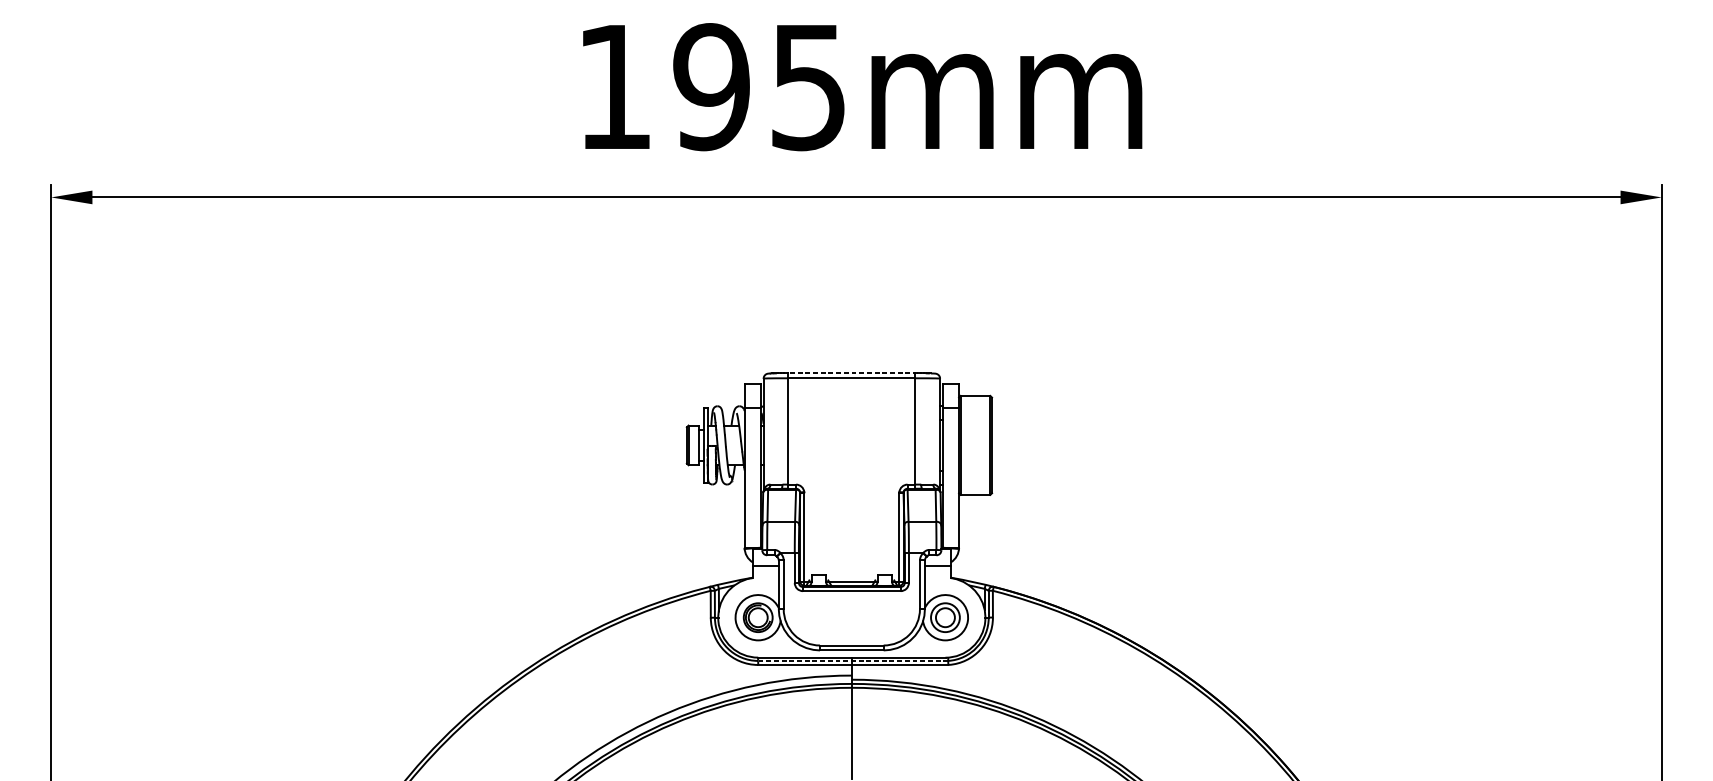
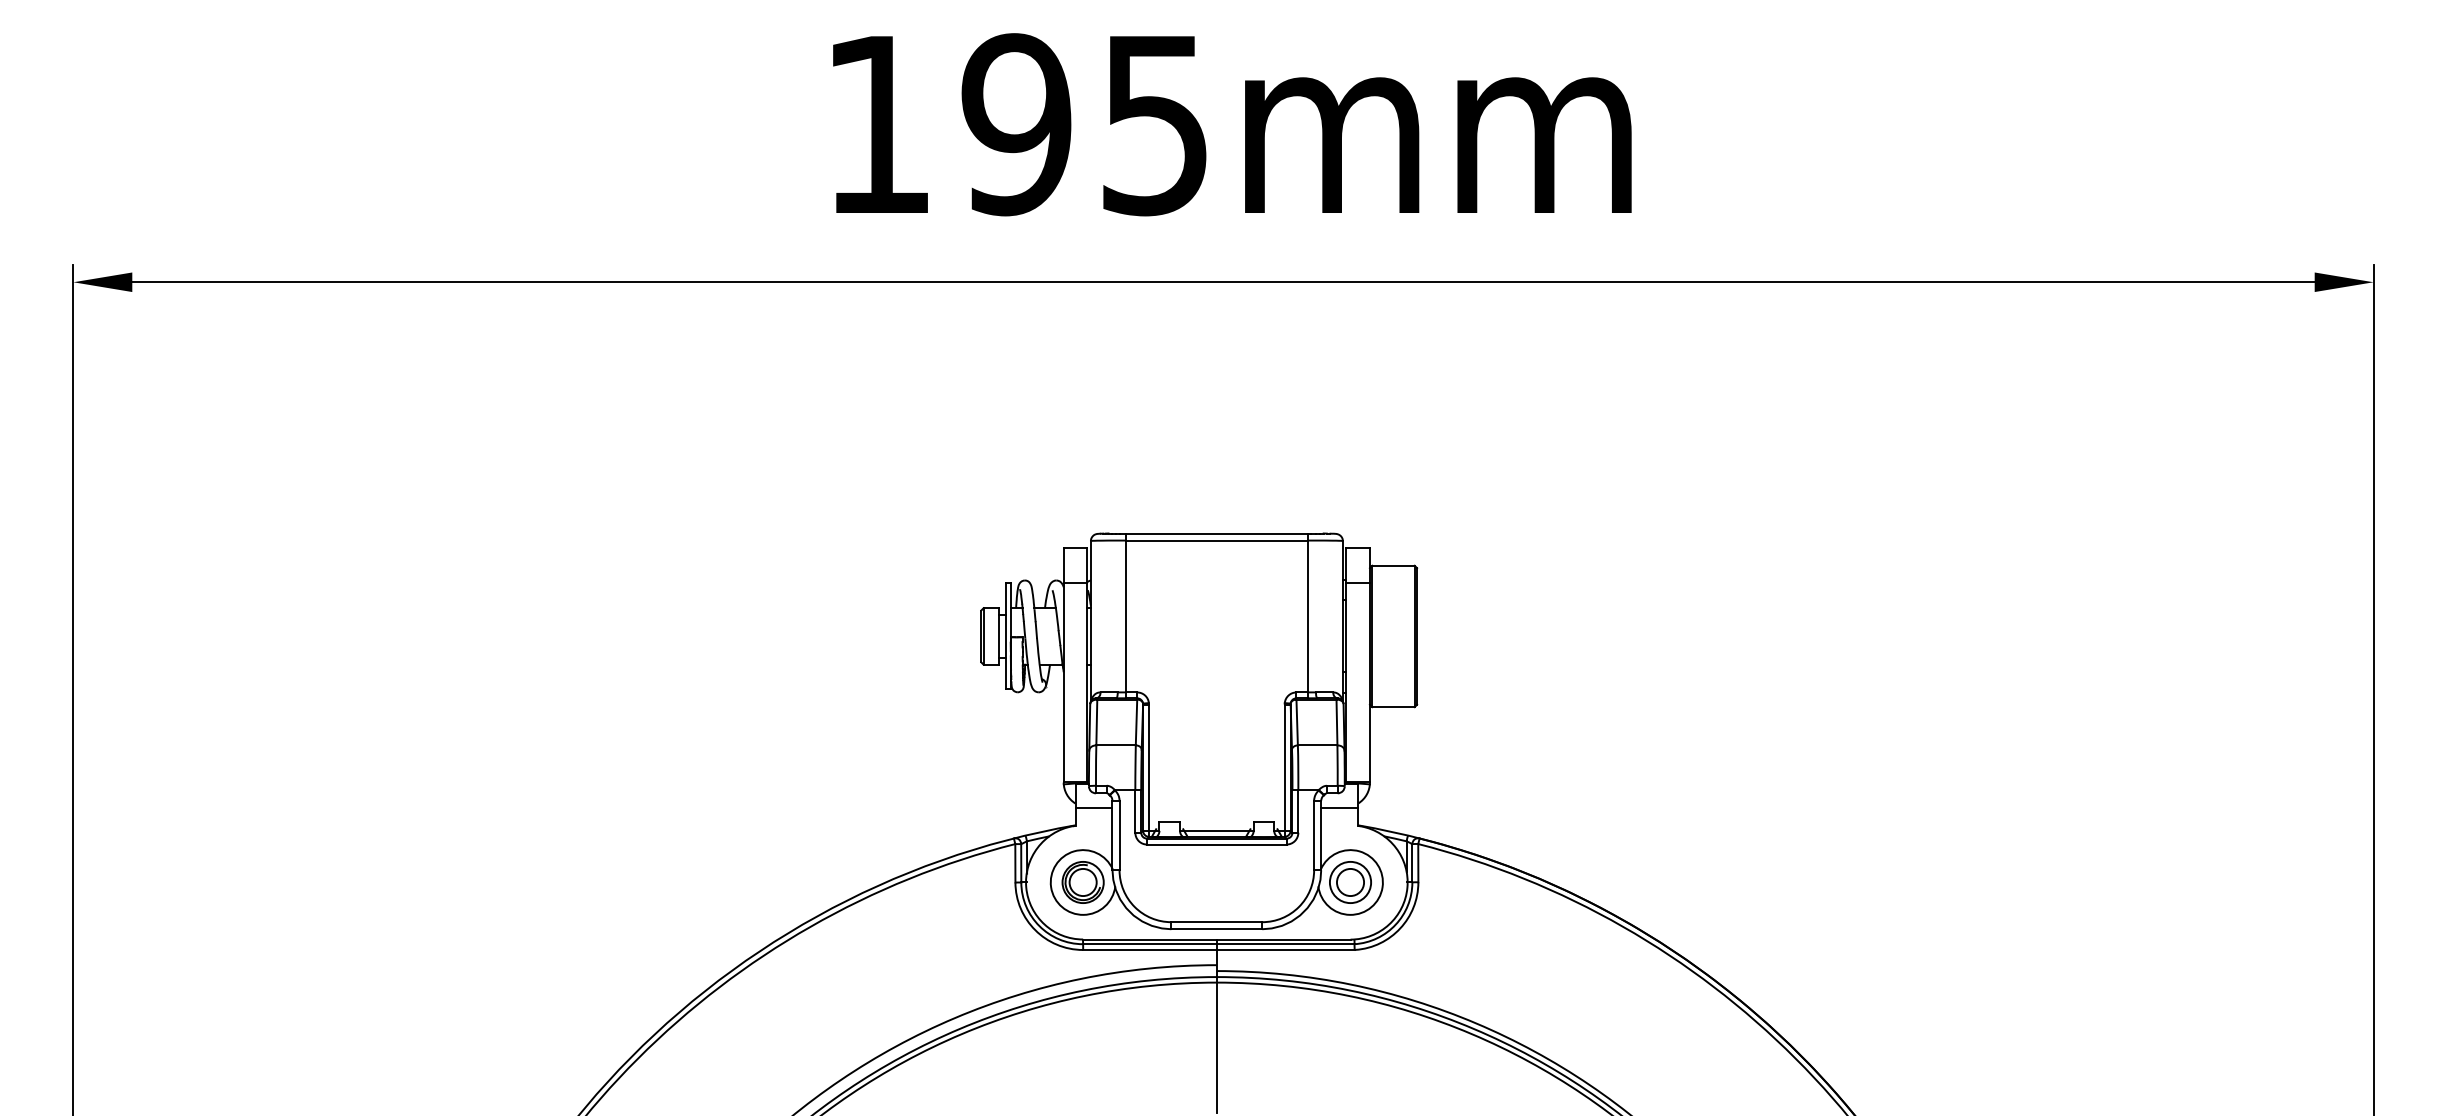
line: (852, 373) -> (1218, 533), dashed -> solid
line: (852, 661) -> (1218, 944), dashed -> solid

